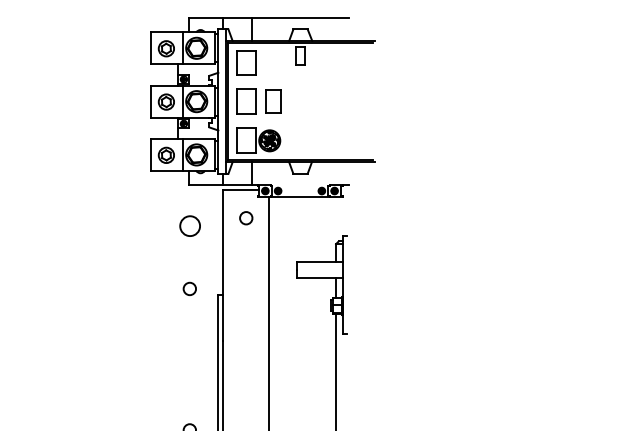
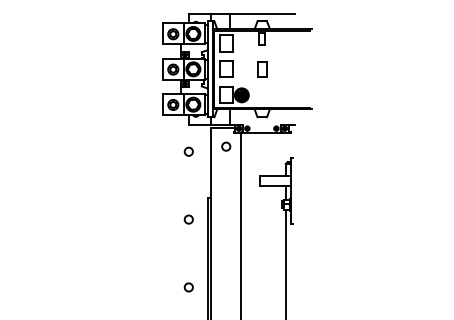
part: (273, 101) -> (262, 69), moved
circle: (189, 225) -> (188, 151), size x0.62
circle: (189, 288) -> (188, 219), moved

